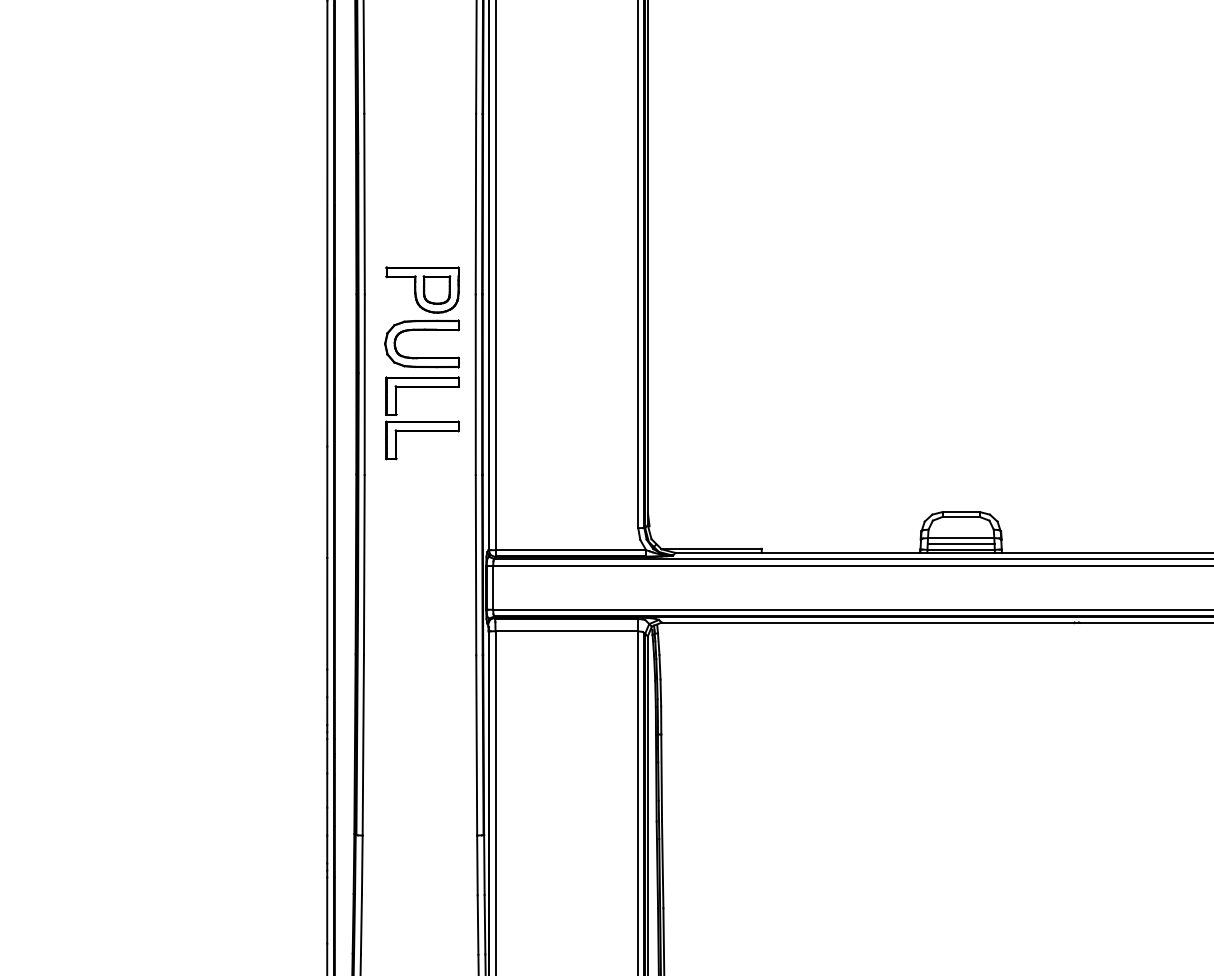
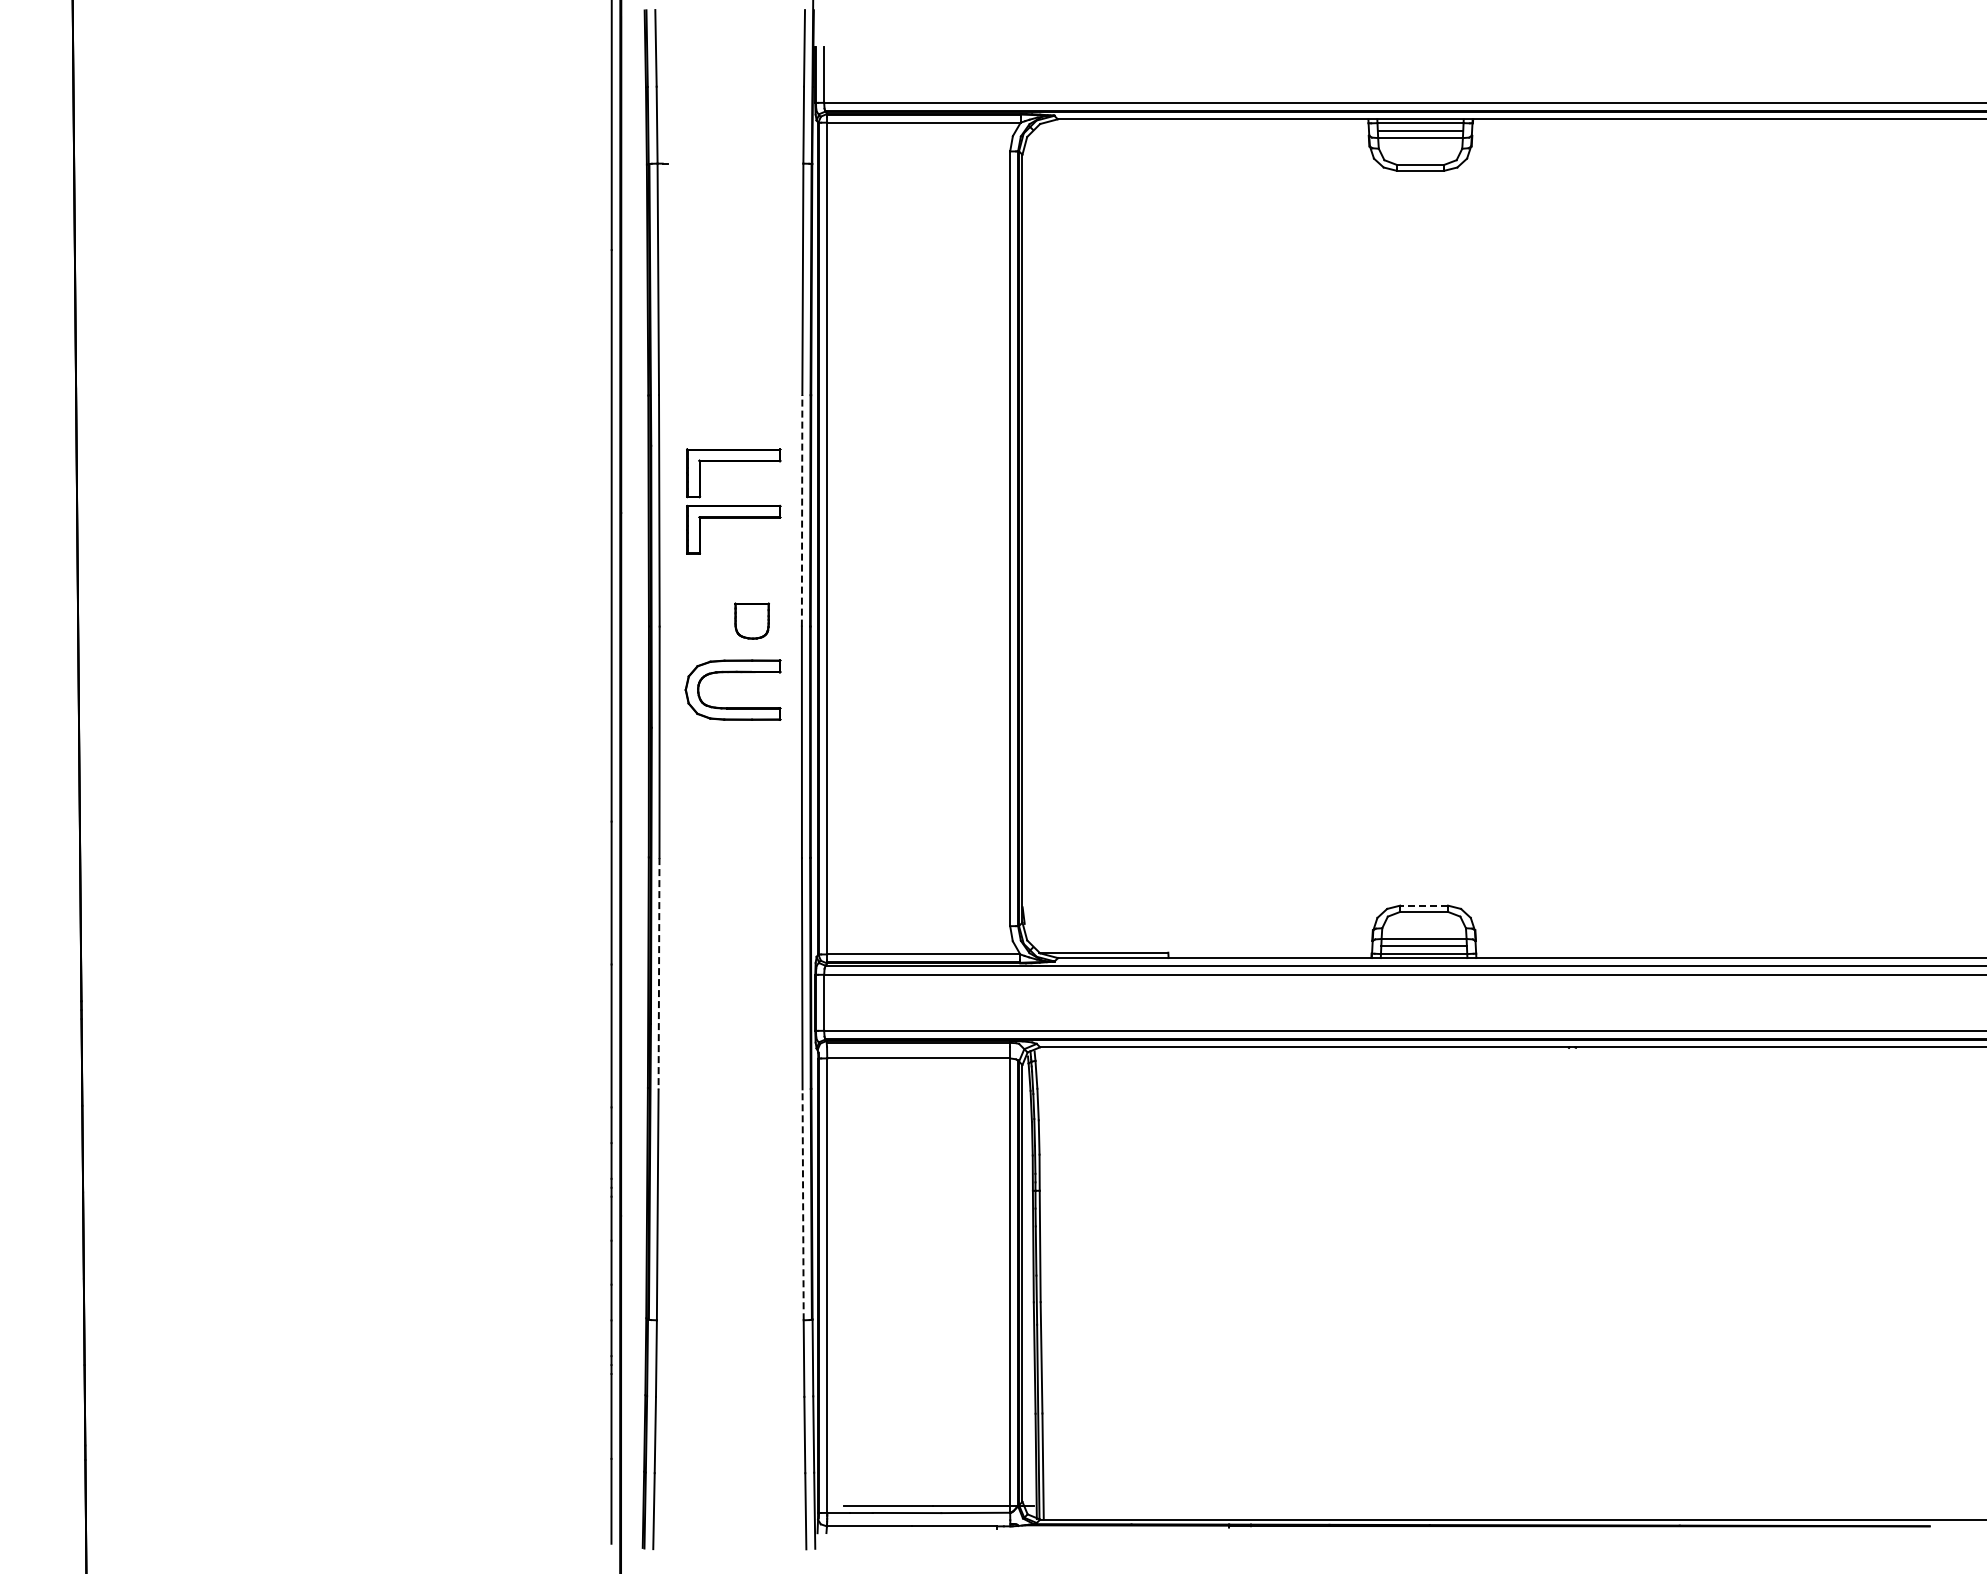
line: (476, 203) -> (802, 510), solid -> dashed
part: (422, 290) -> (733, 621), removed
part: (422, 418) -> (733, 501), moved
line: (961, 511) -> (1424, 905), solid -> dashed
line: (364, 565) -> (659, 973), solid -> dashed
line: (477, 745) -> (803, 1204), solid -> dashed

